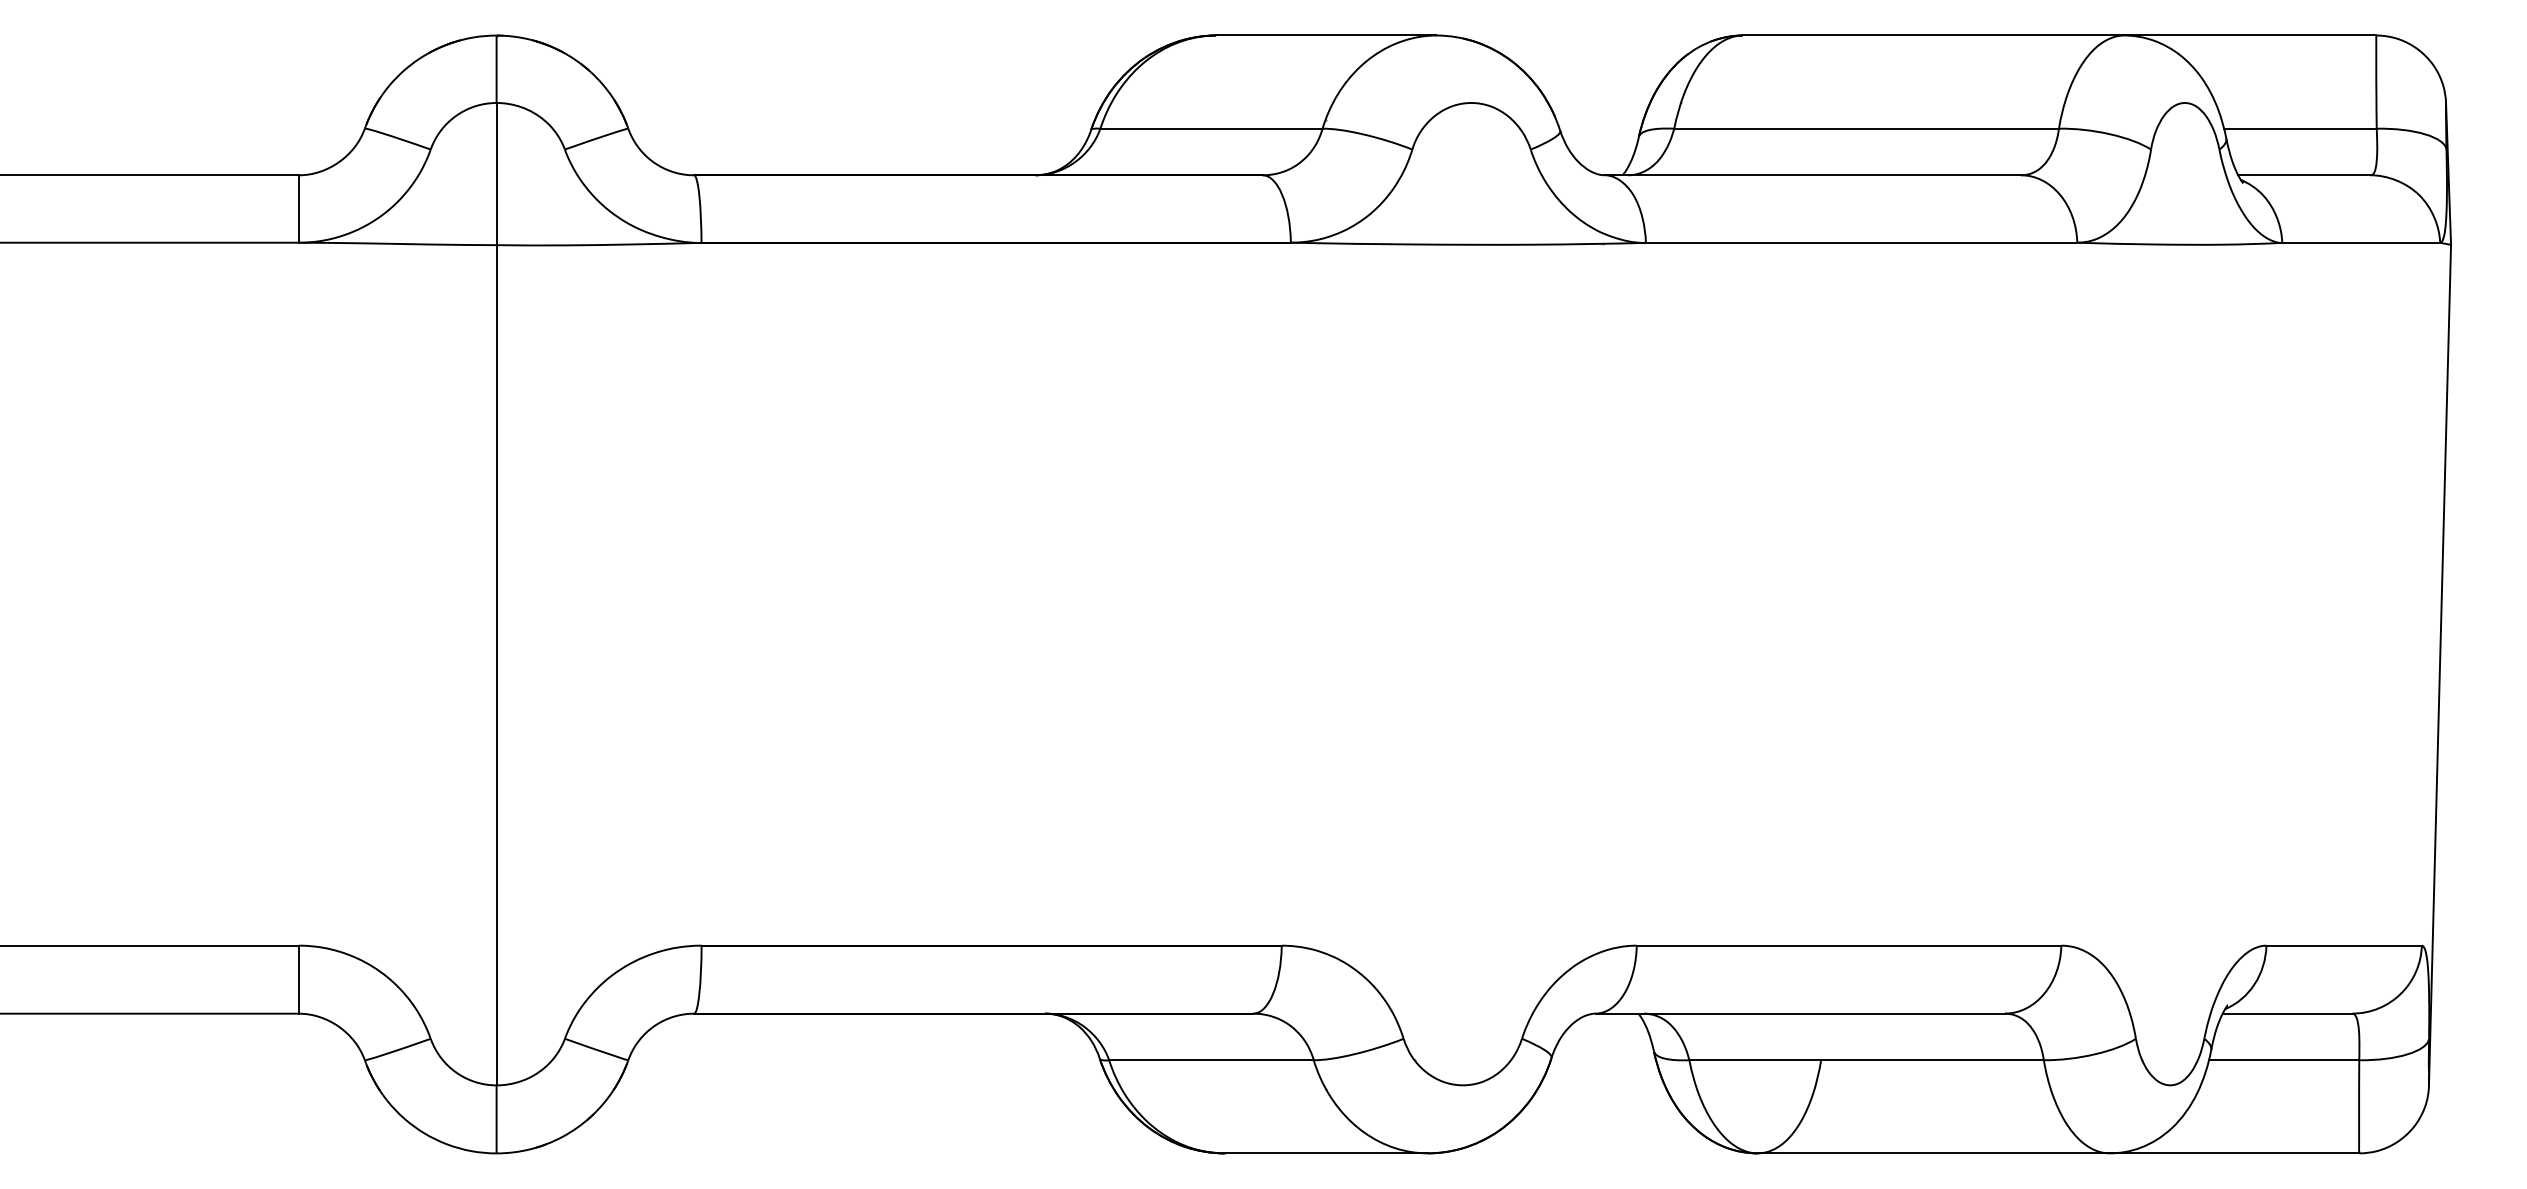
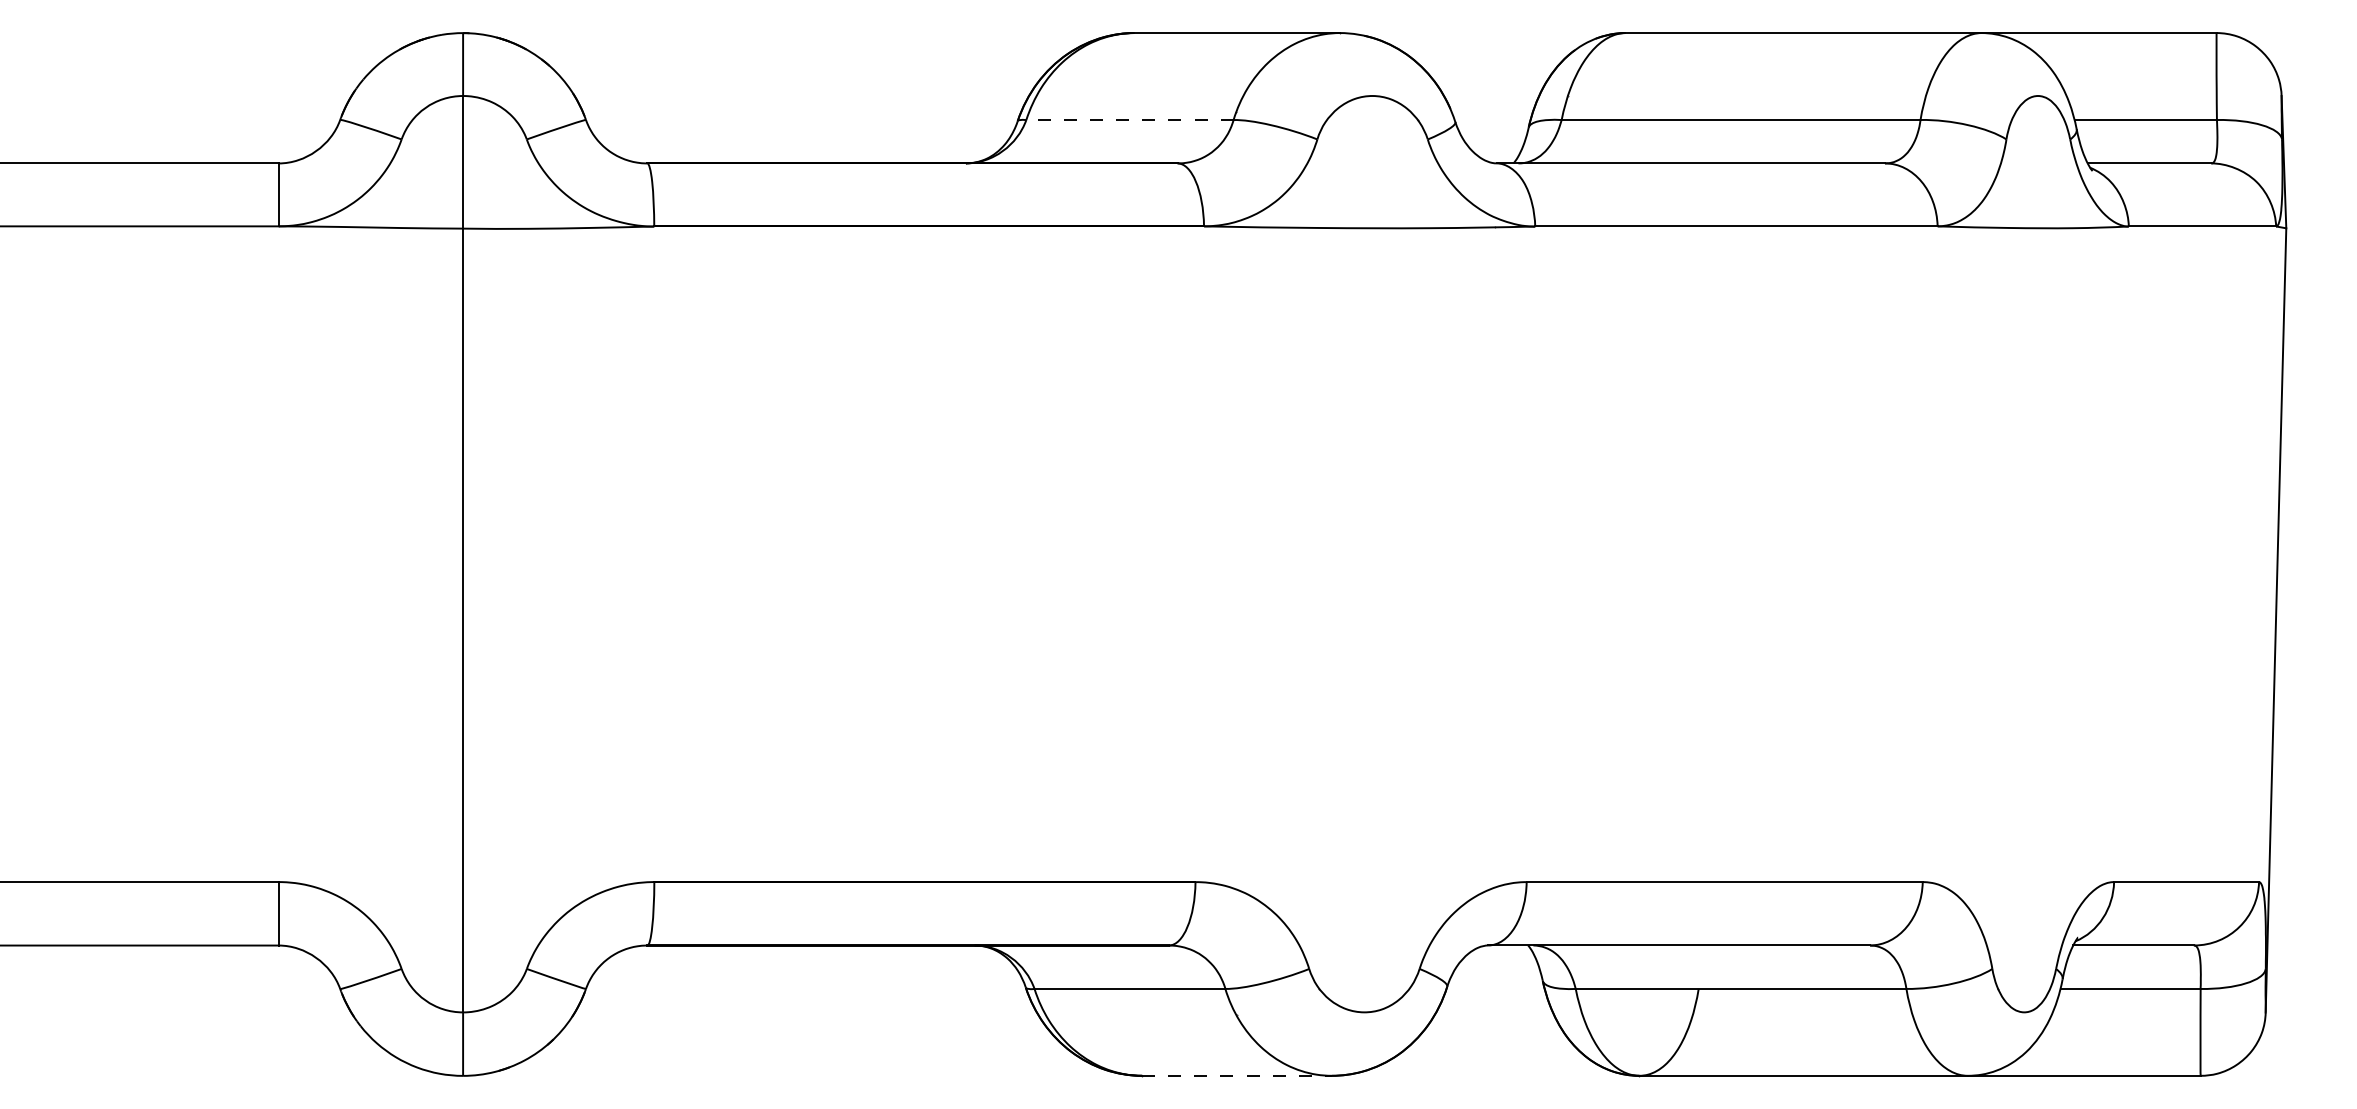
line: (1210, 128) -> (1129, 119), solid -> dashed
line: (1326, 1153) -> (1237, 1075), solid -> dashed

